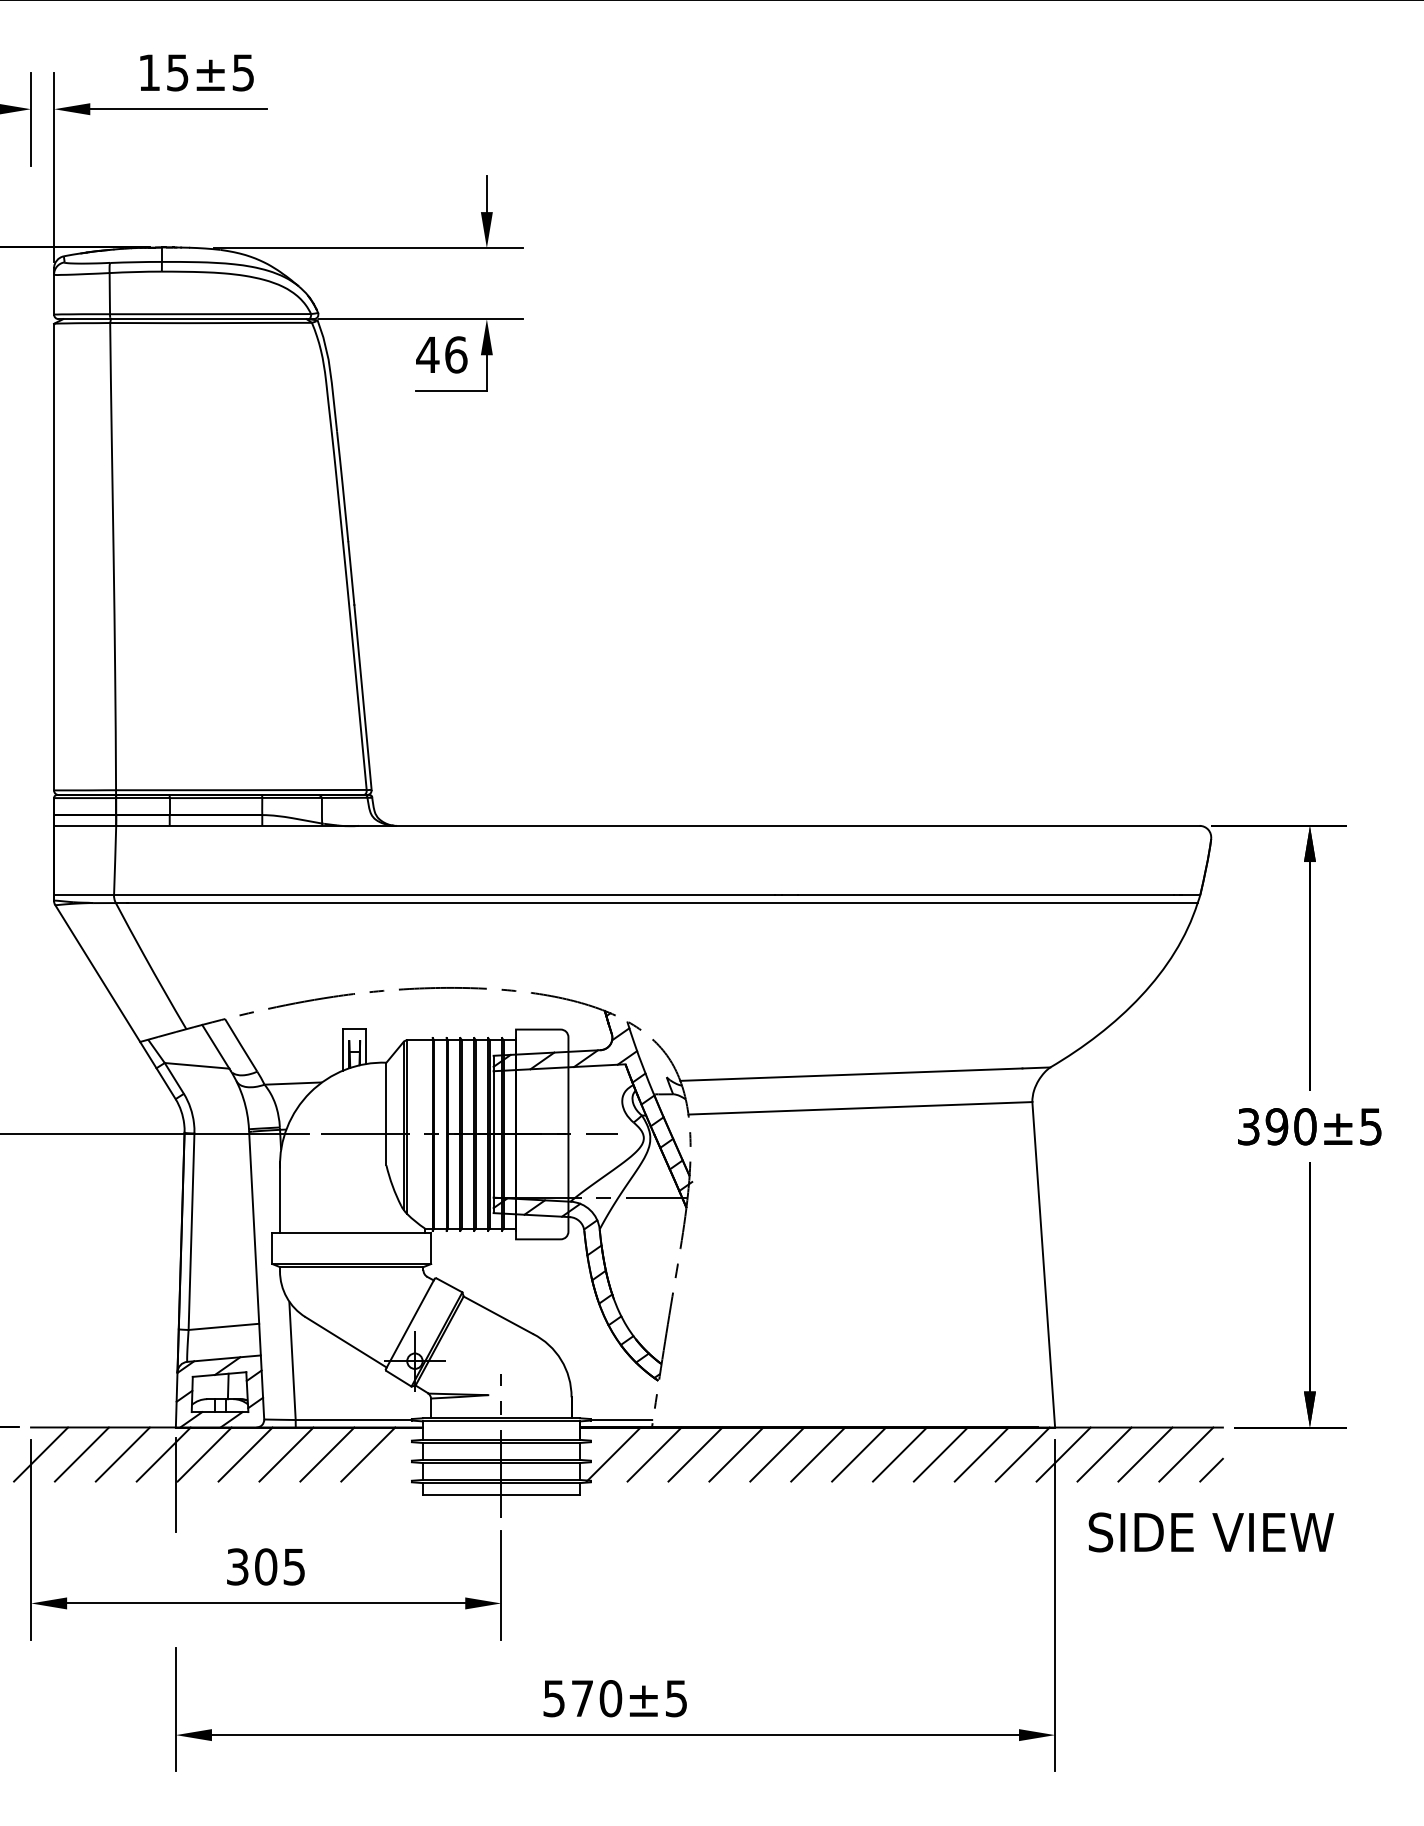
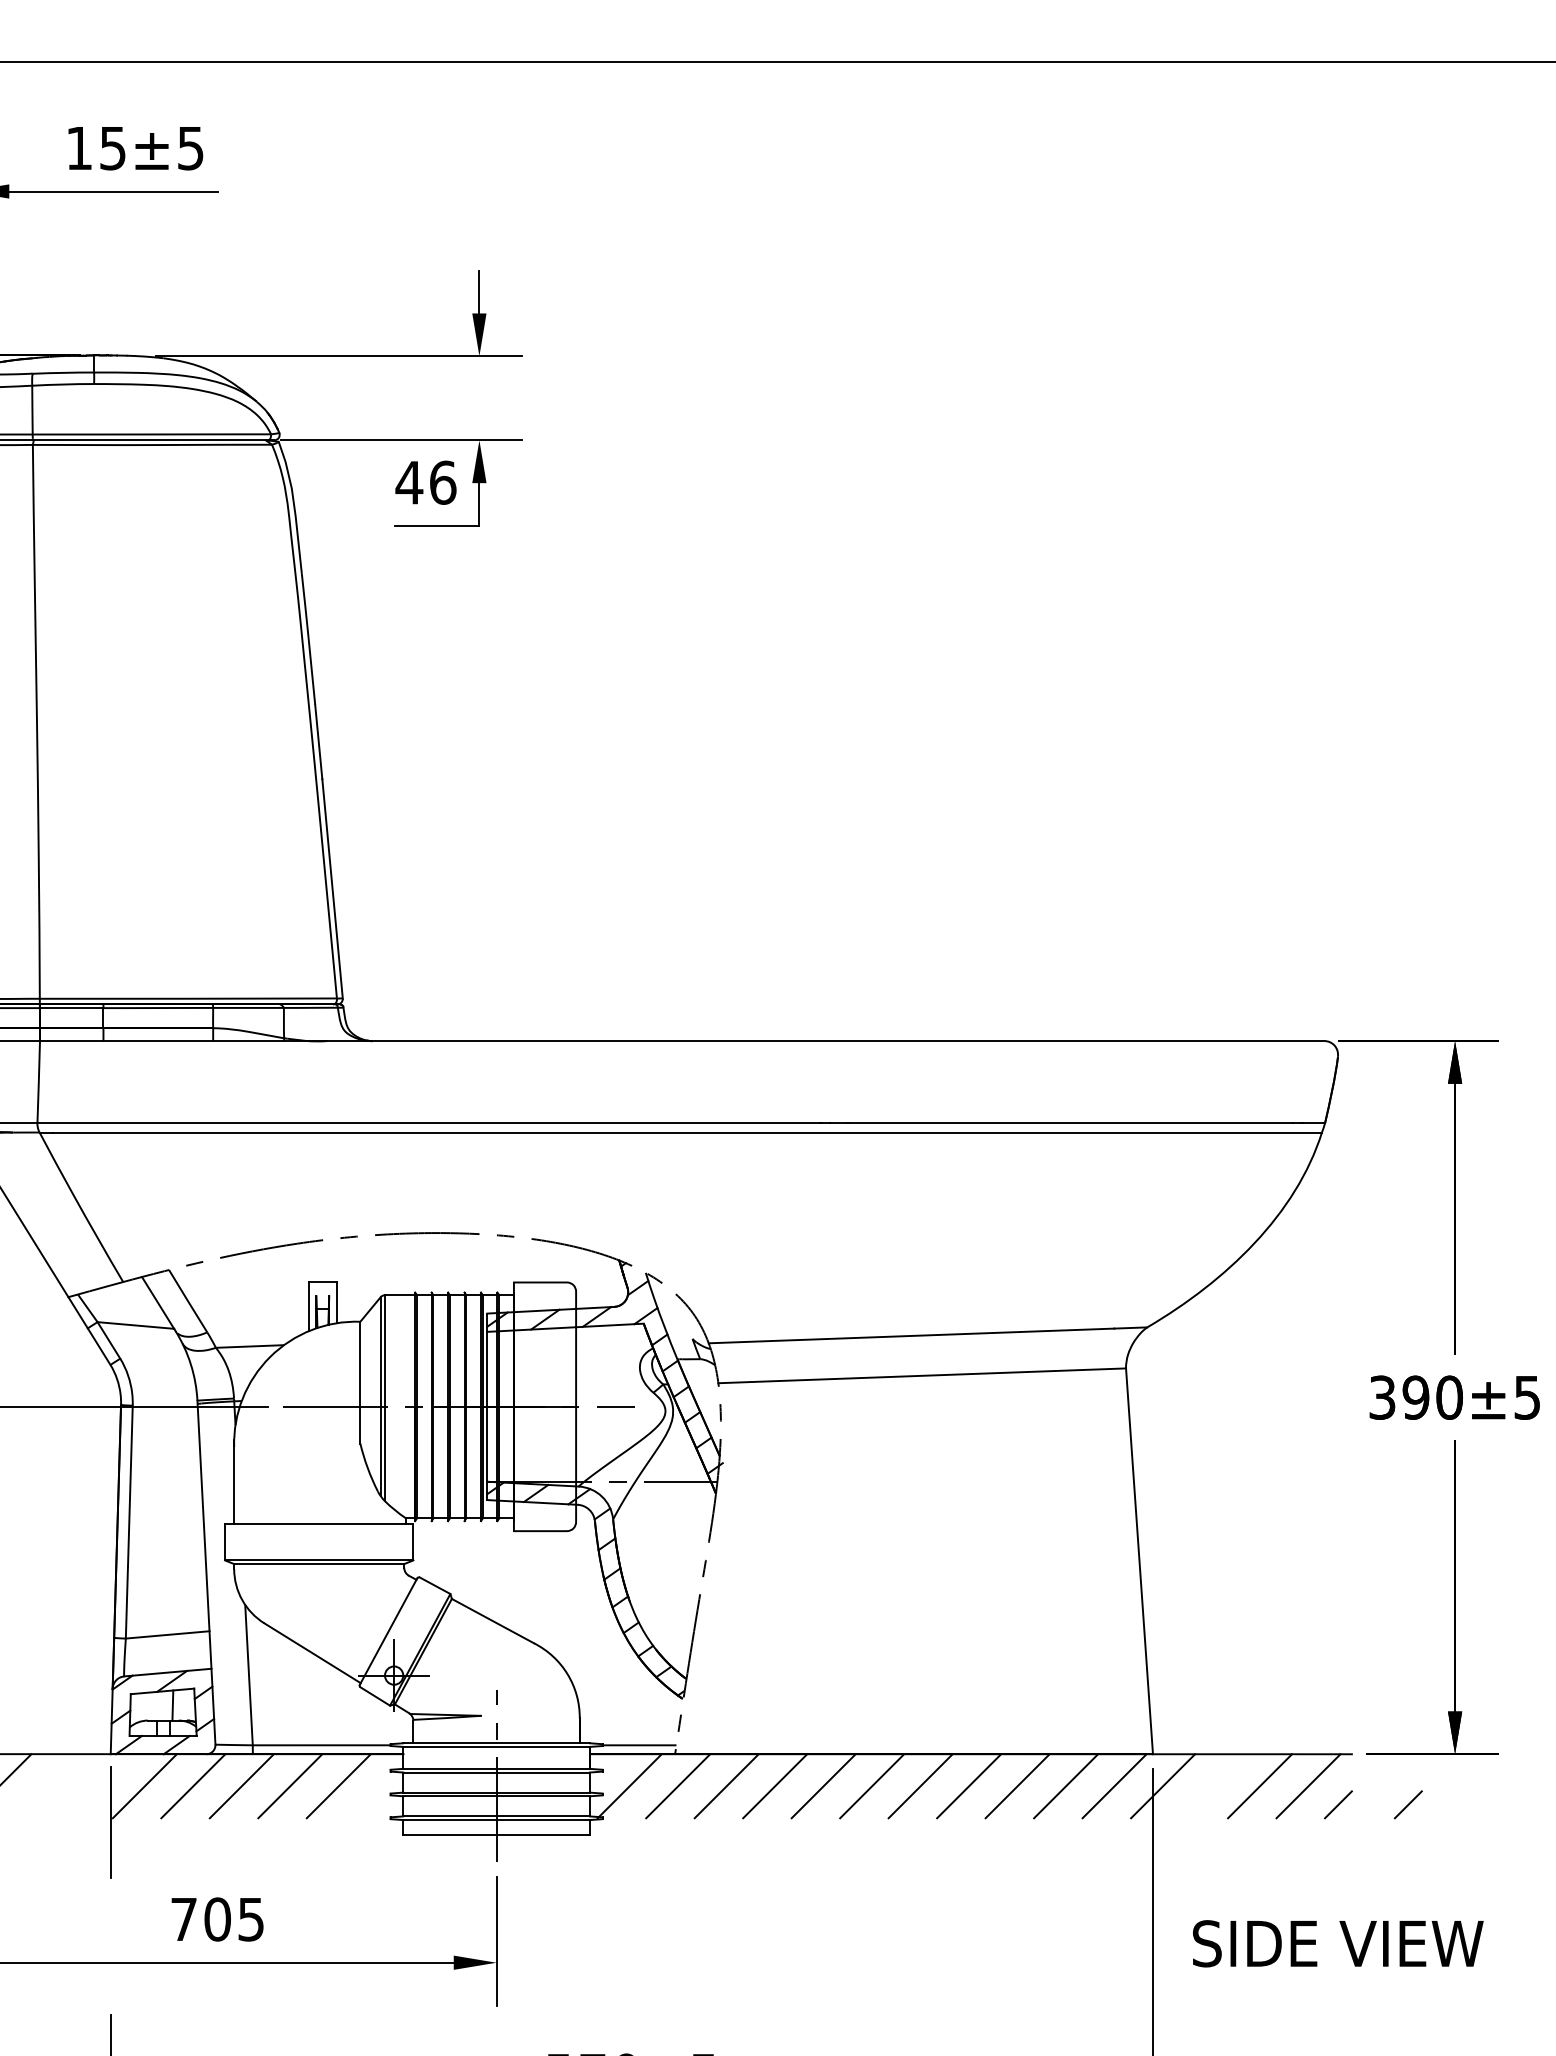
line: (122, 1454) -> (47, 1786), removed
line: (163, 1454) -> (96, 1786), removed
line: (1104, 1454) -> (1211, 1786), removed
line: (1270, 1469) -> (1408, 1803), added
text: (1210, 1532) -> (1337, 1943), moved
text: (237, 1566) -> (183, 1918), 305 -> 705

